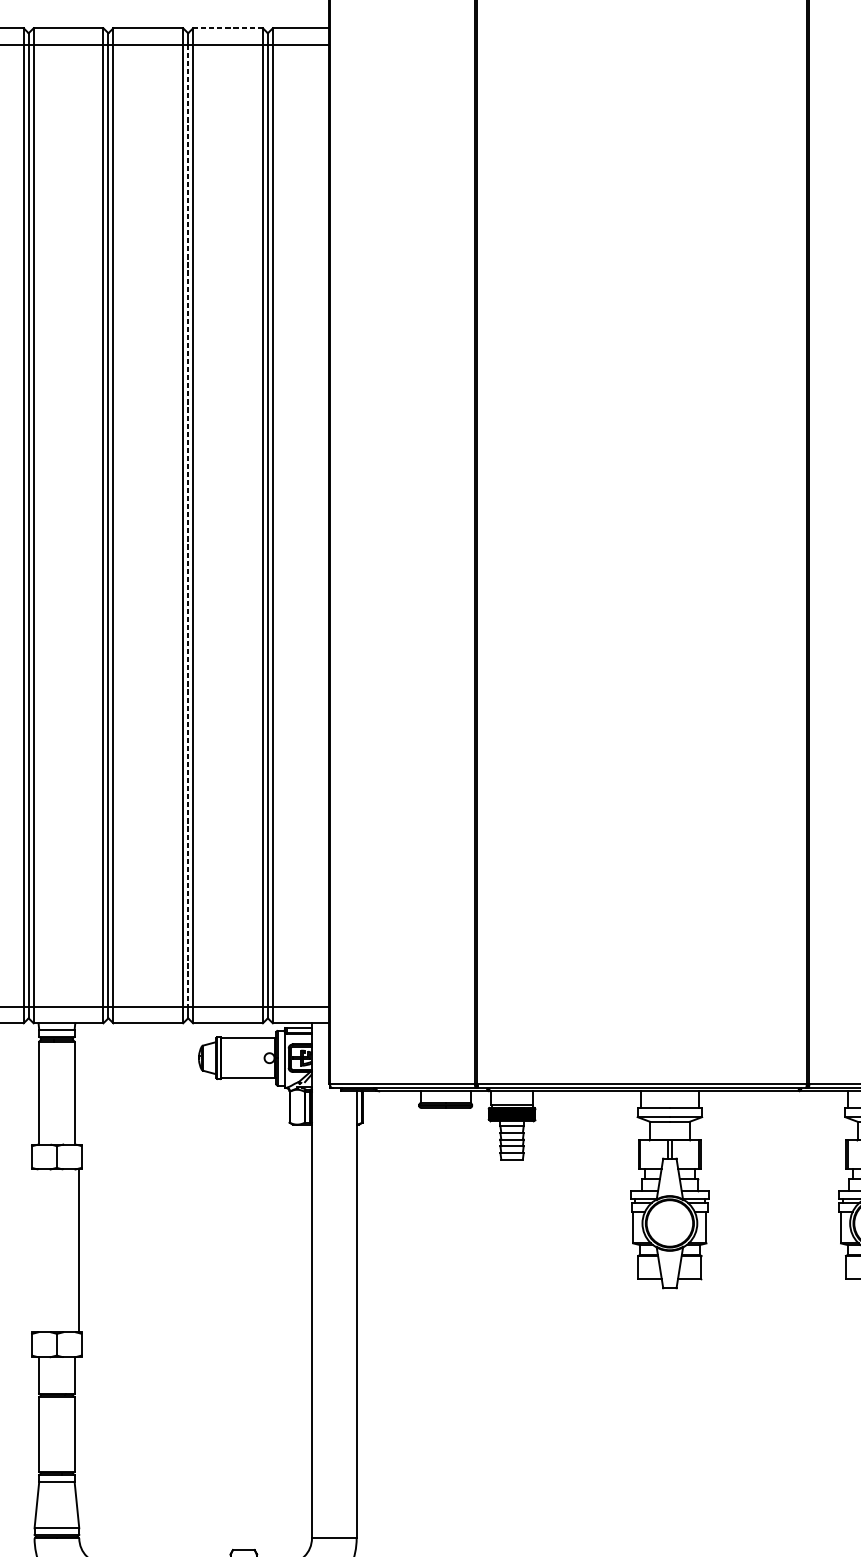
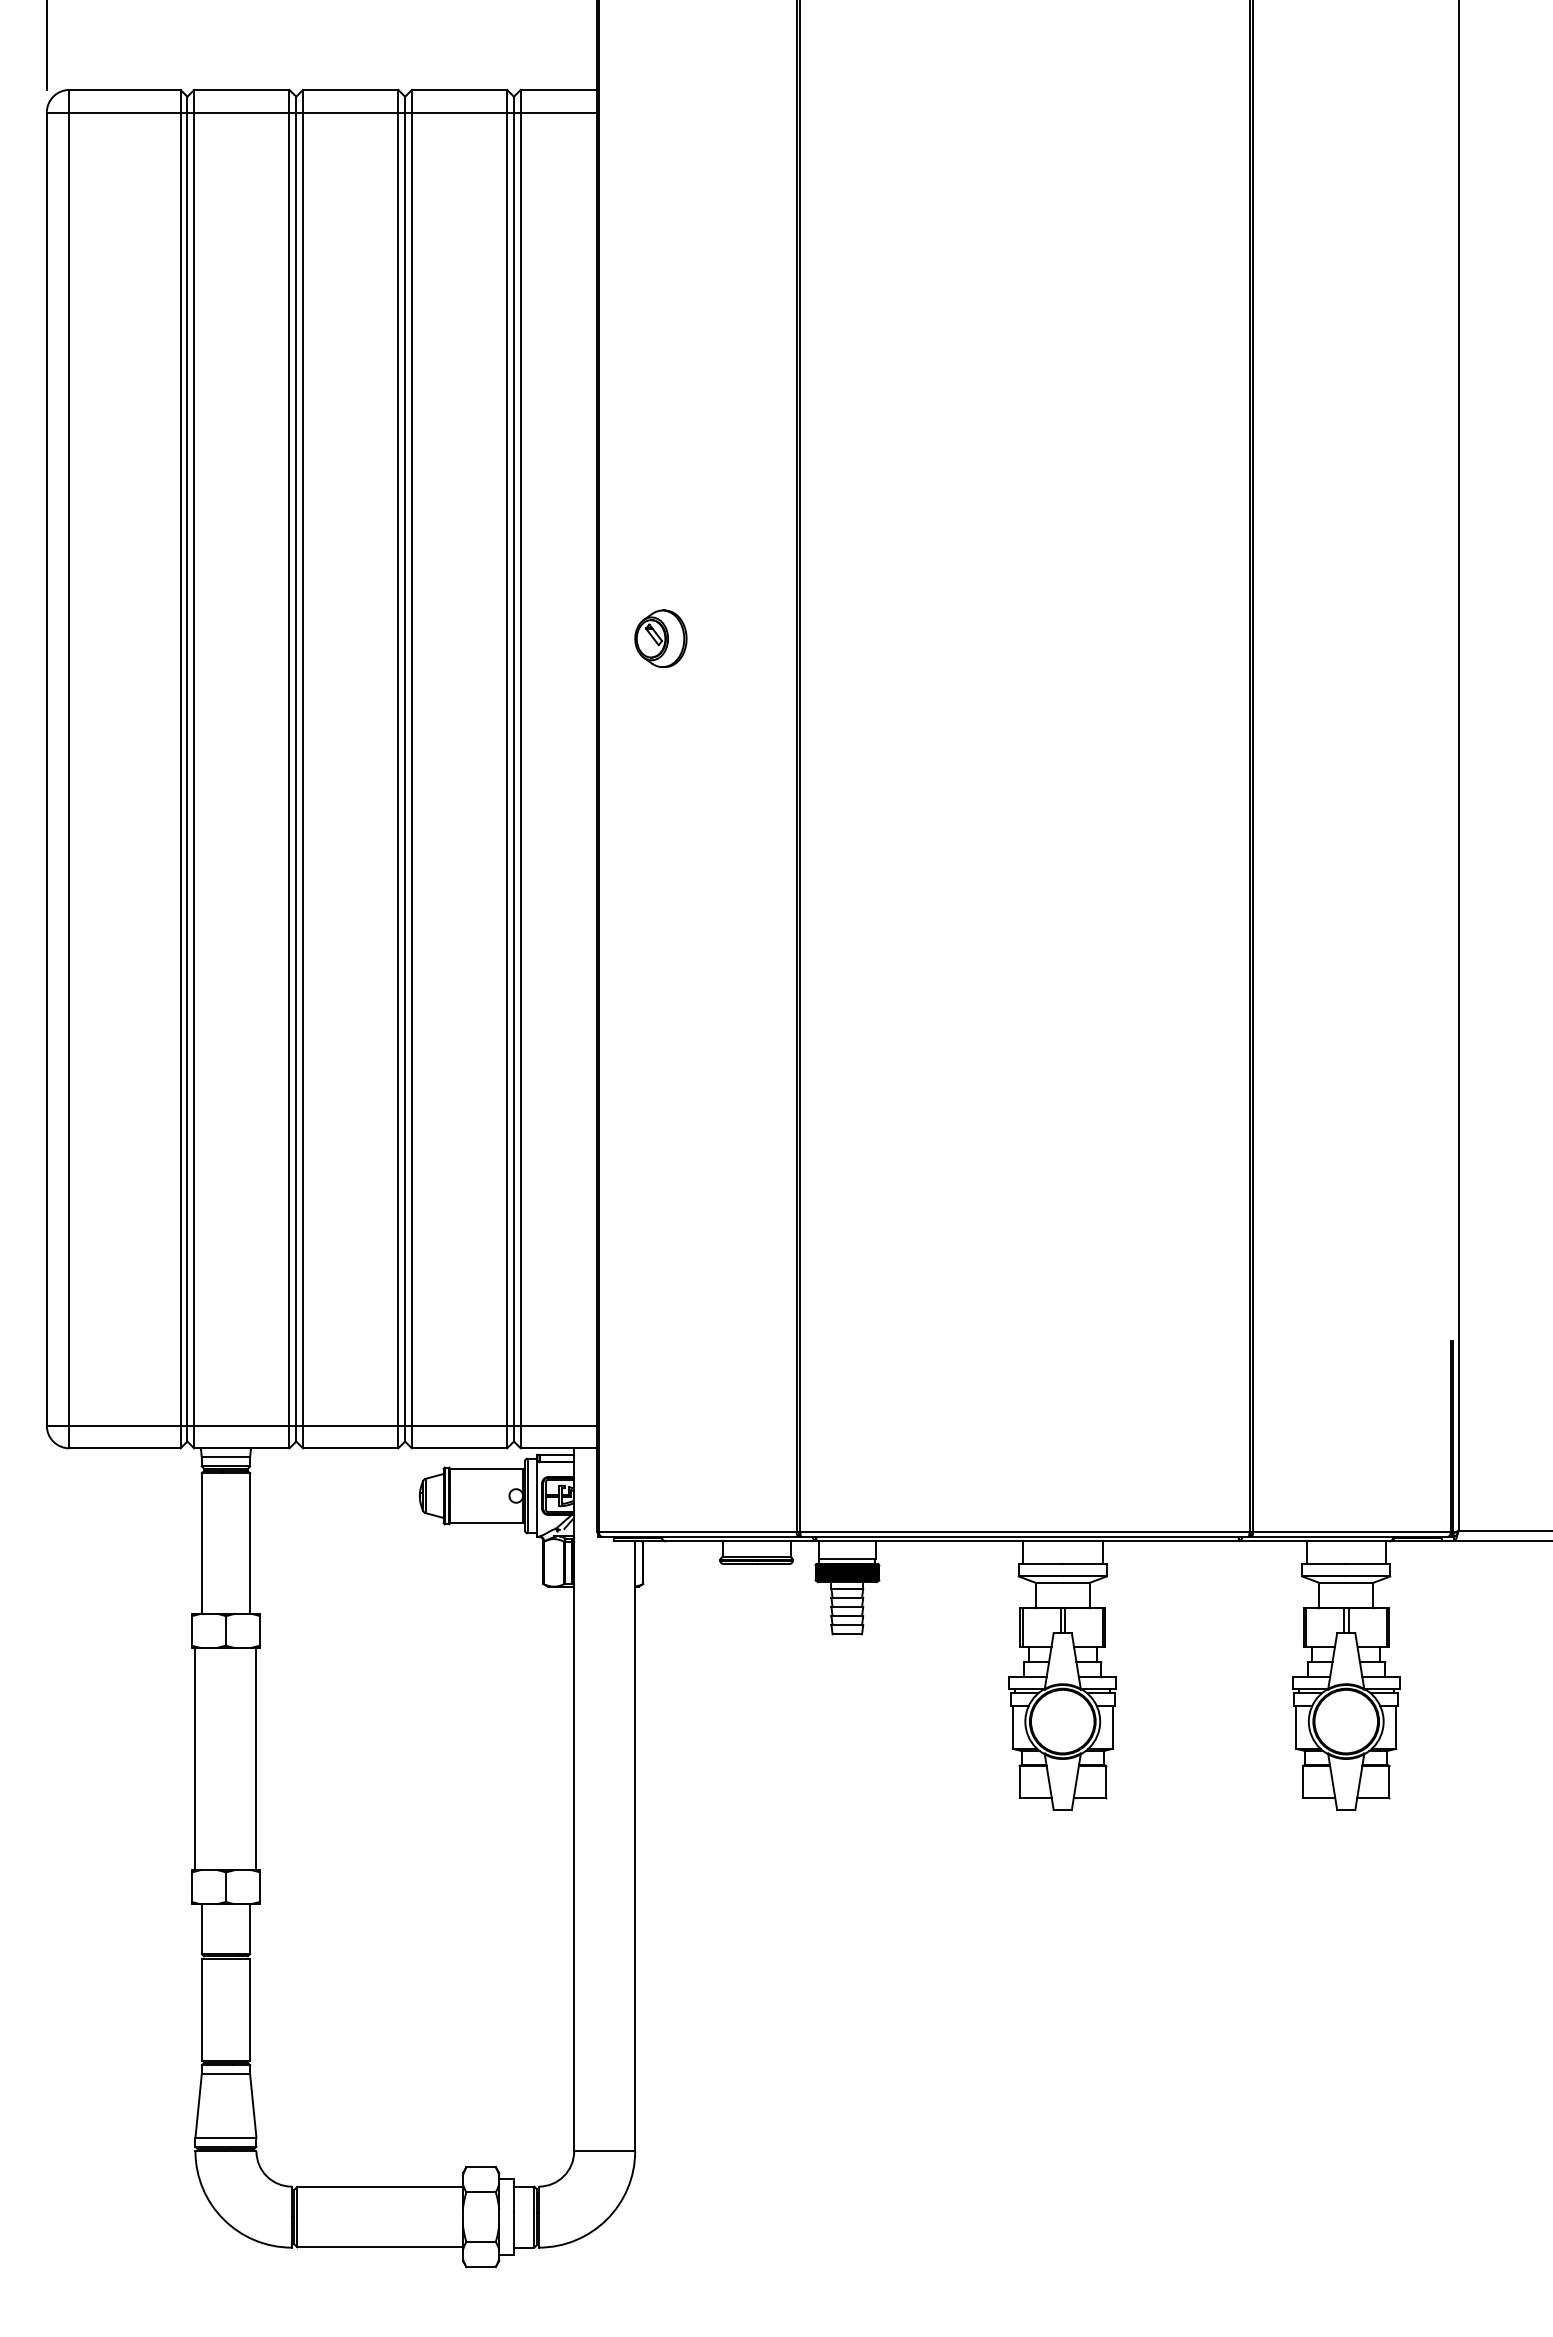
line: (228, 27) -> (459, 89), dashed -> solid
part: (375, 430) -> (660, 638), added
line: (188, 526) -> (405, 769), dashed -> solid
line: (34, 1250) -> (195, 1758), added

